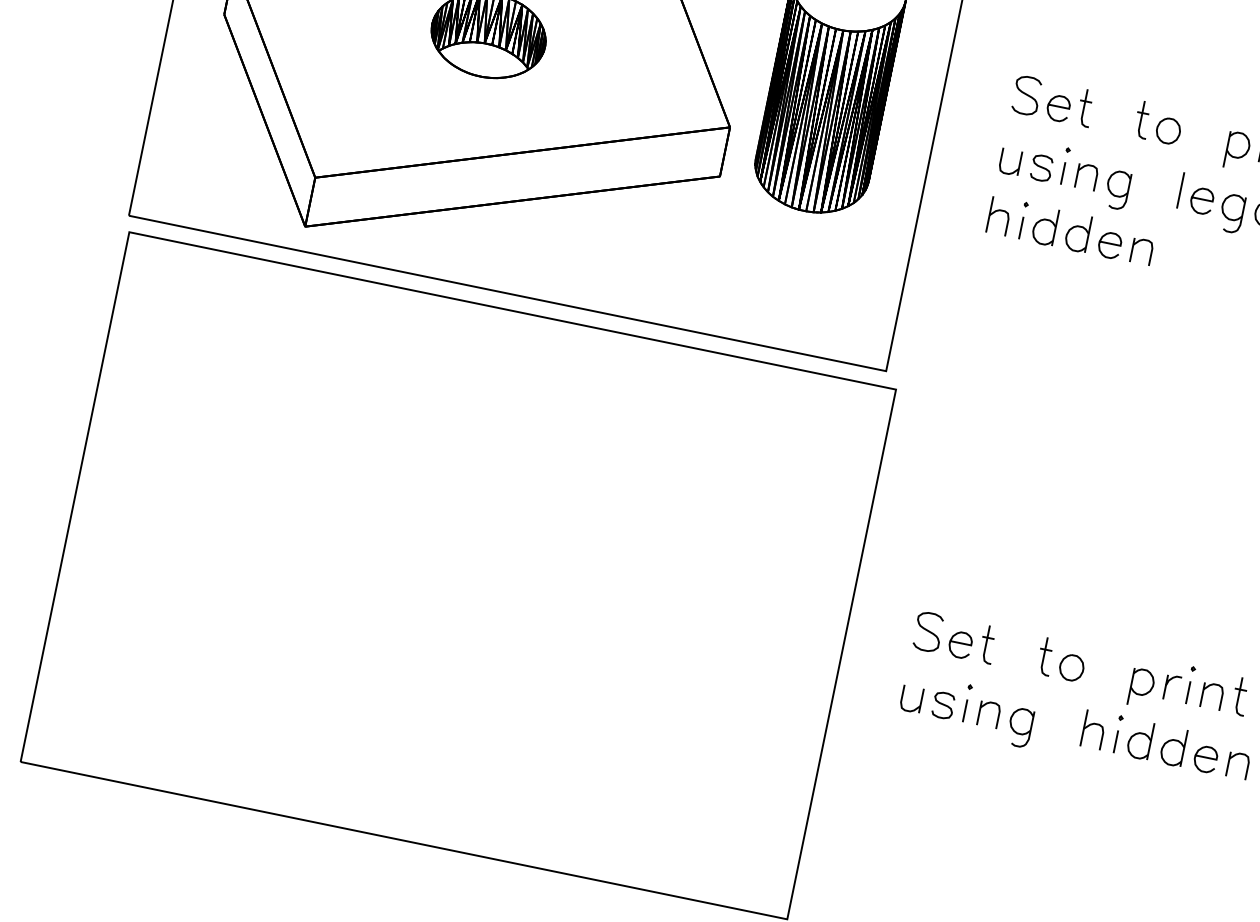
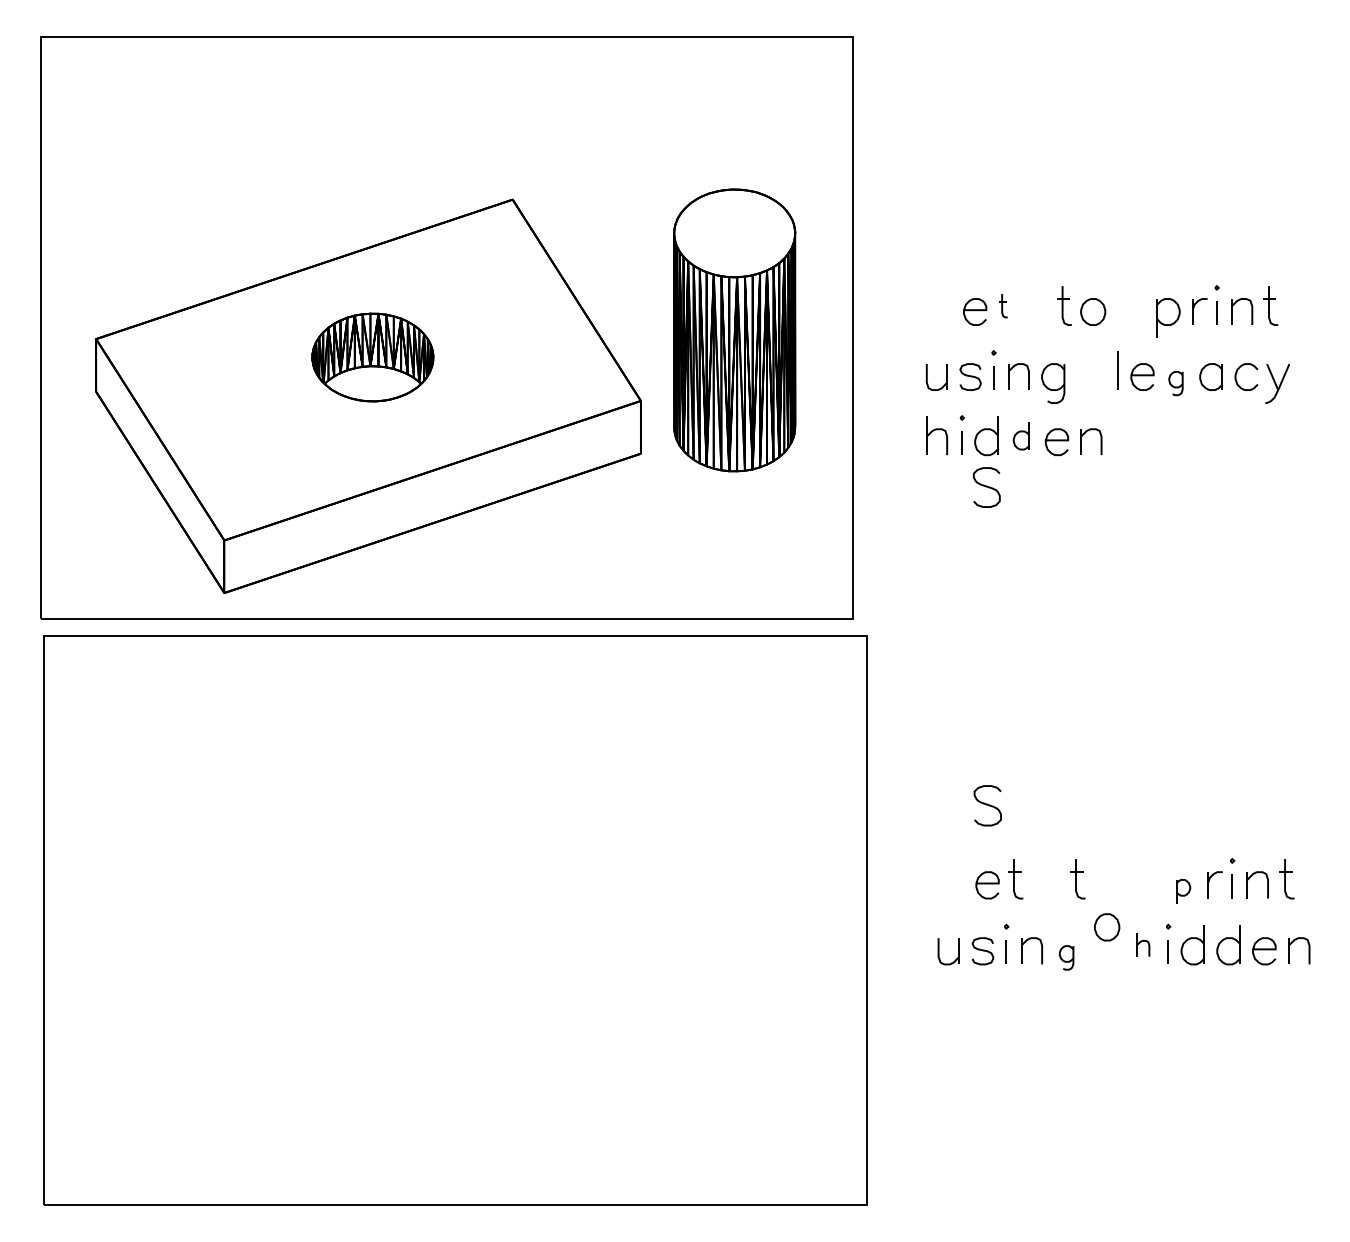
curve: (1026, 95) -> (986, 487), moved
part: (1086, 107) -> (1003, 305), size x0.6
part: (1231, 213) -> (1175, 383), size x0.6
part: (1077, 233) -> (1021, 436), size x0.7
curve: (928, 631) -> (987, 805), moved
part: (1072, 668) -> (1107, 927), moved
part: (1141, 688) -> (1183, 891), size x0.6
part: (1020, 727) -> (1066, 957), size x0.6
part: (1094, 729) -> (1143, 944), size x0.6

